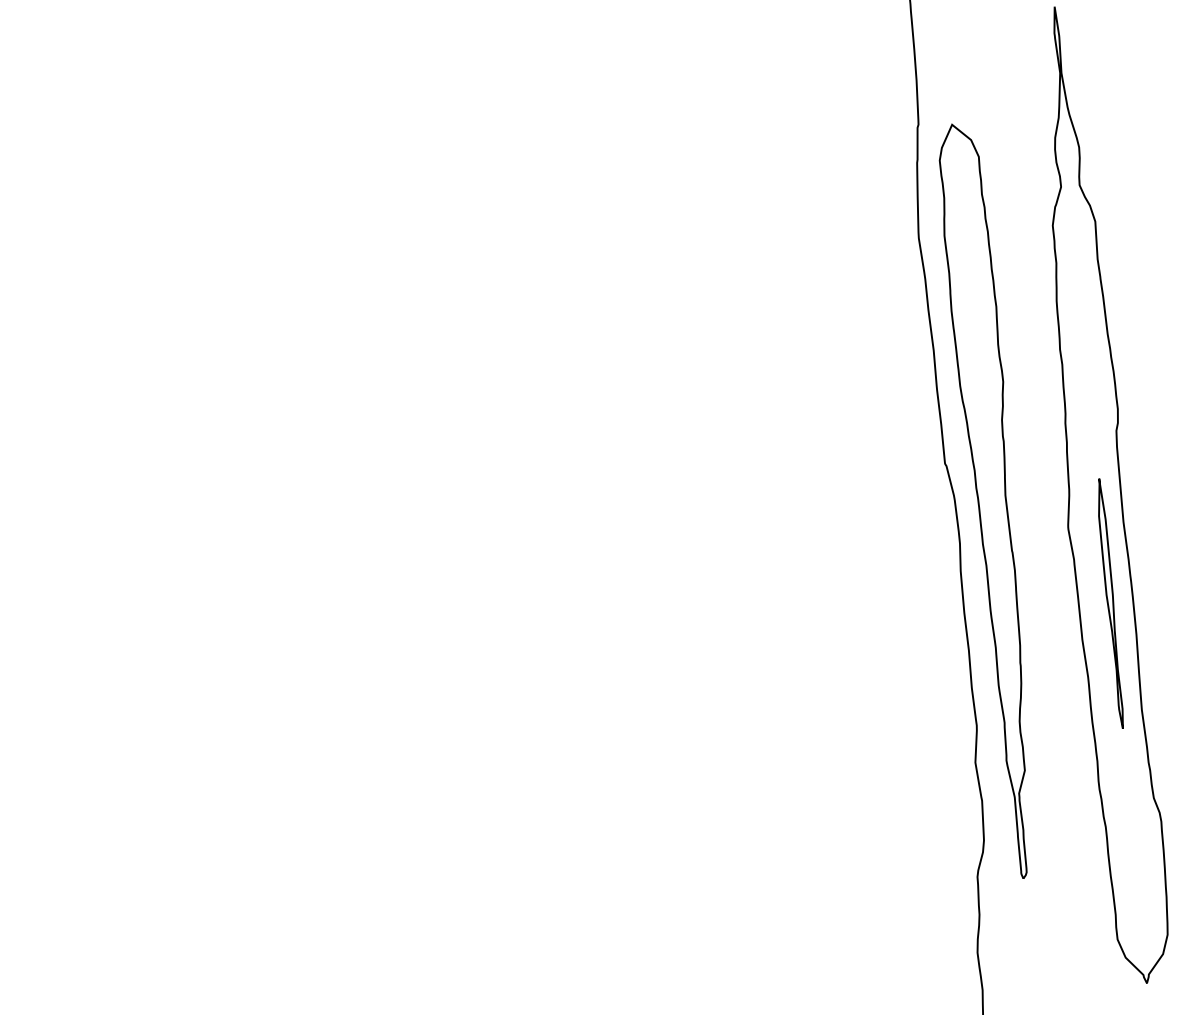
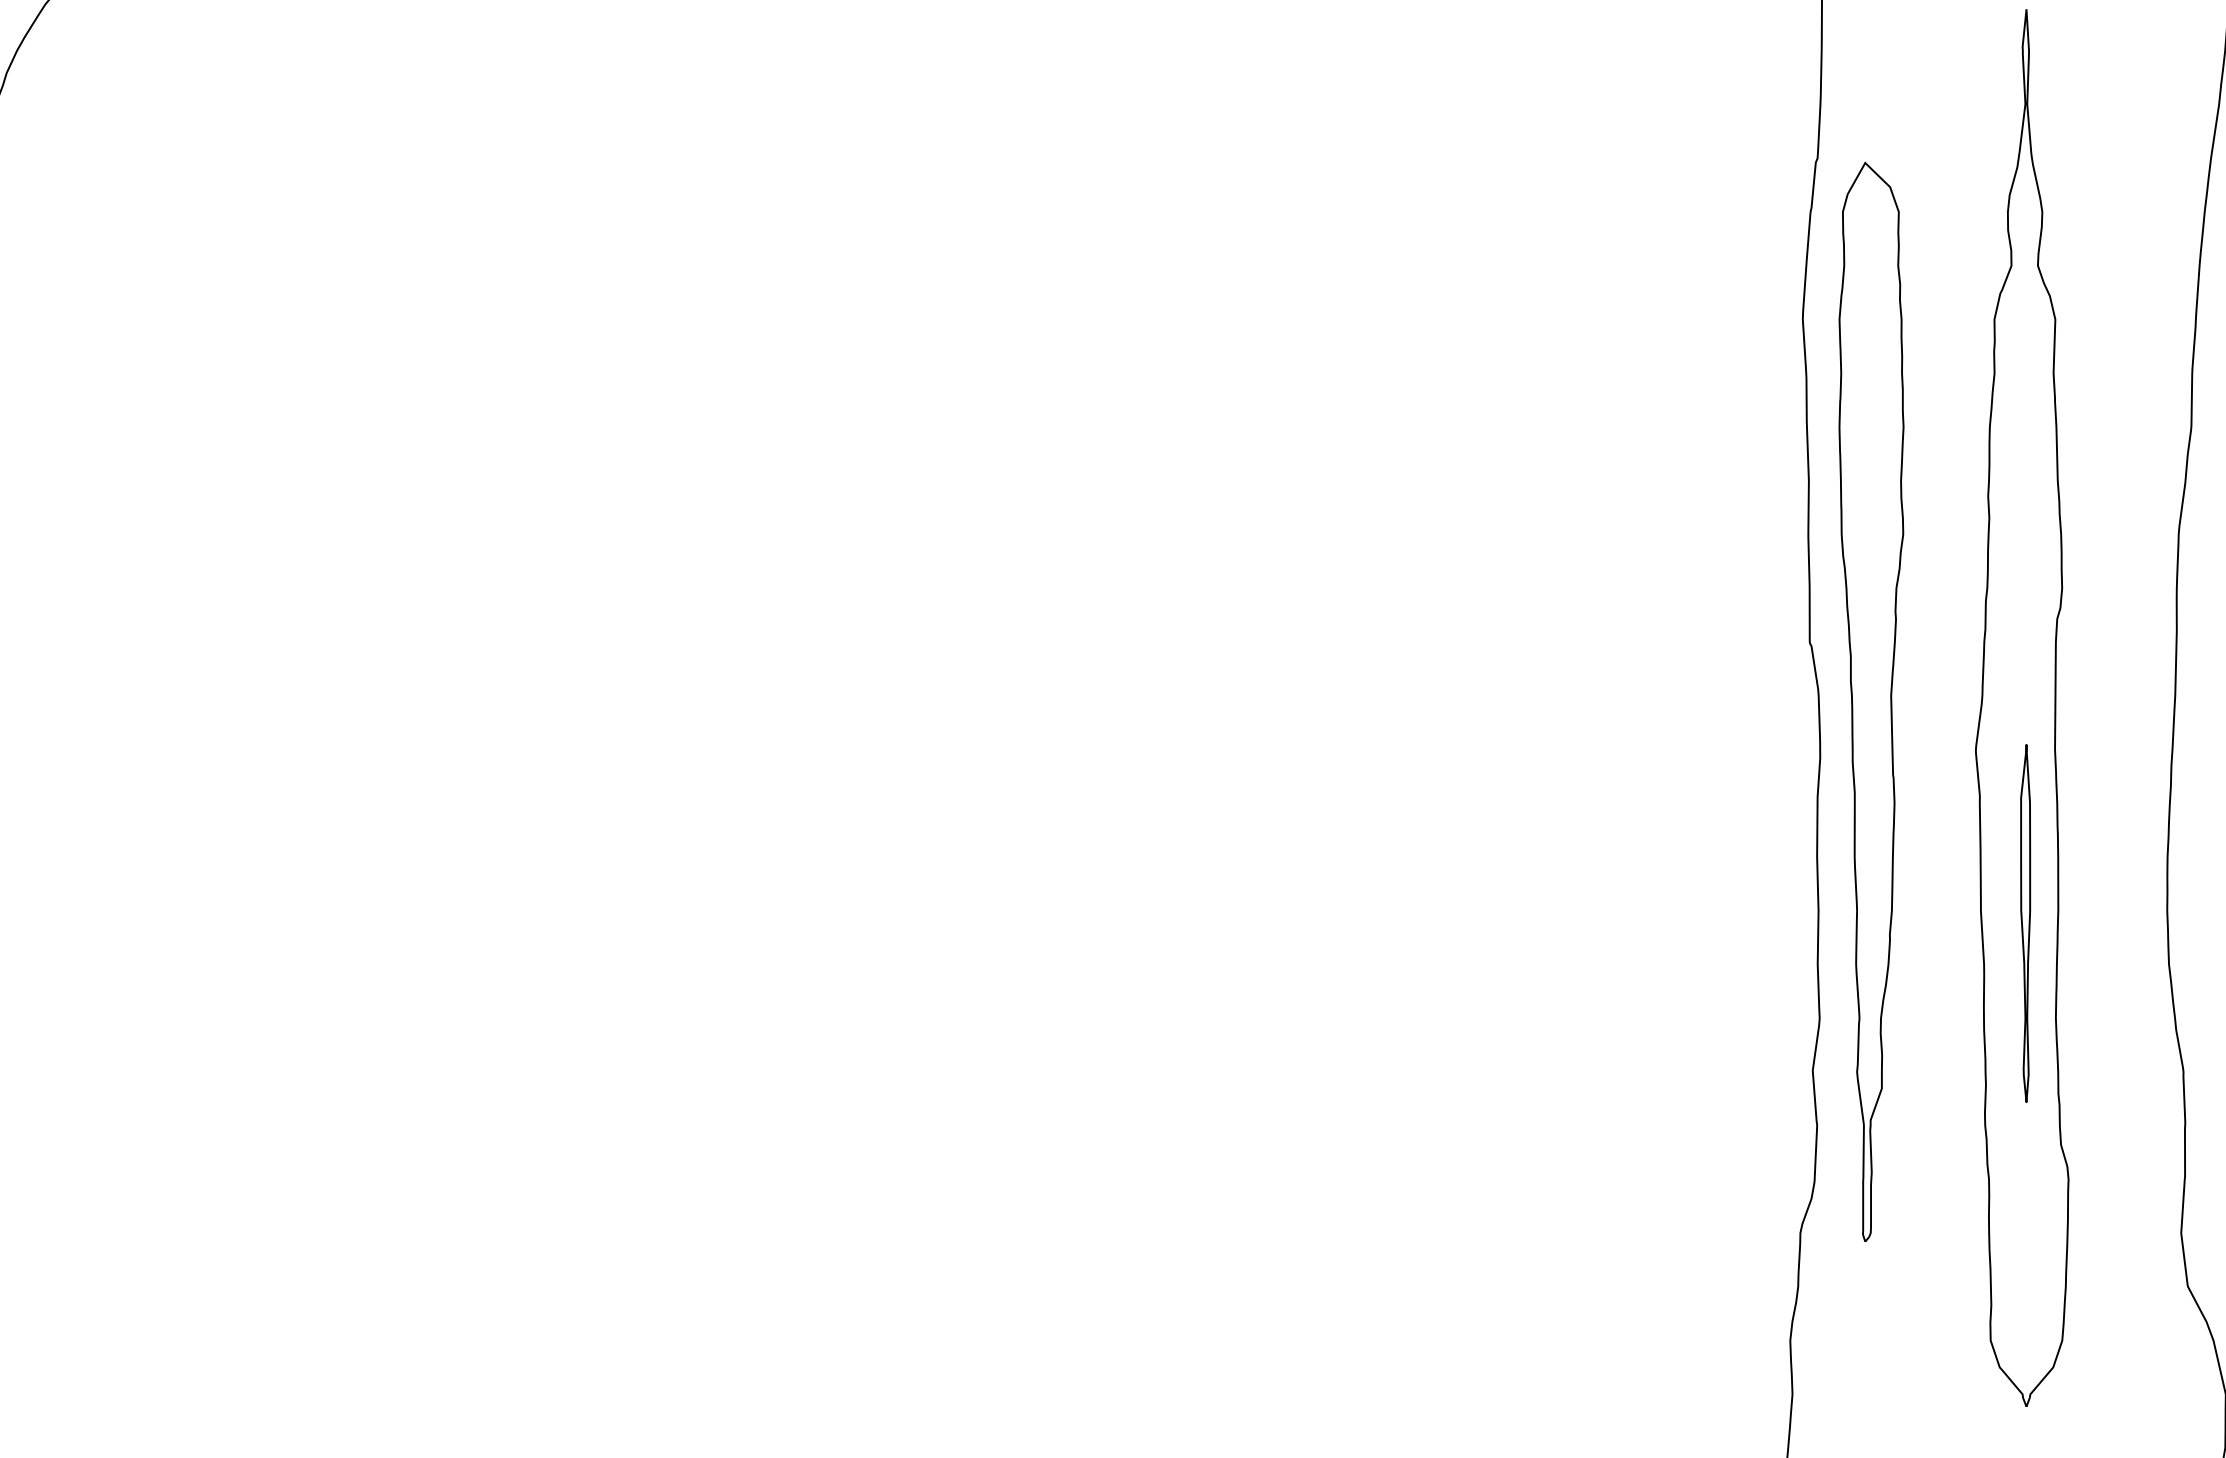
part: (1110, 603) -> (2025, 923), moved

